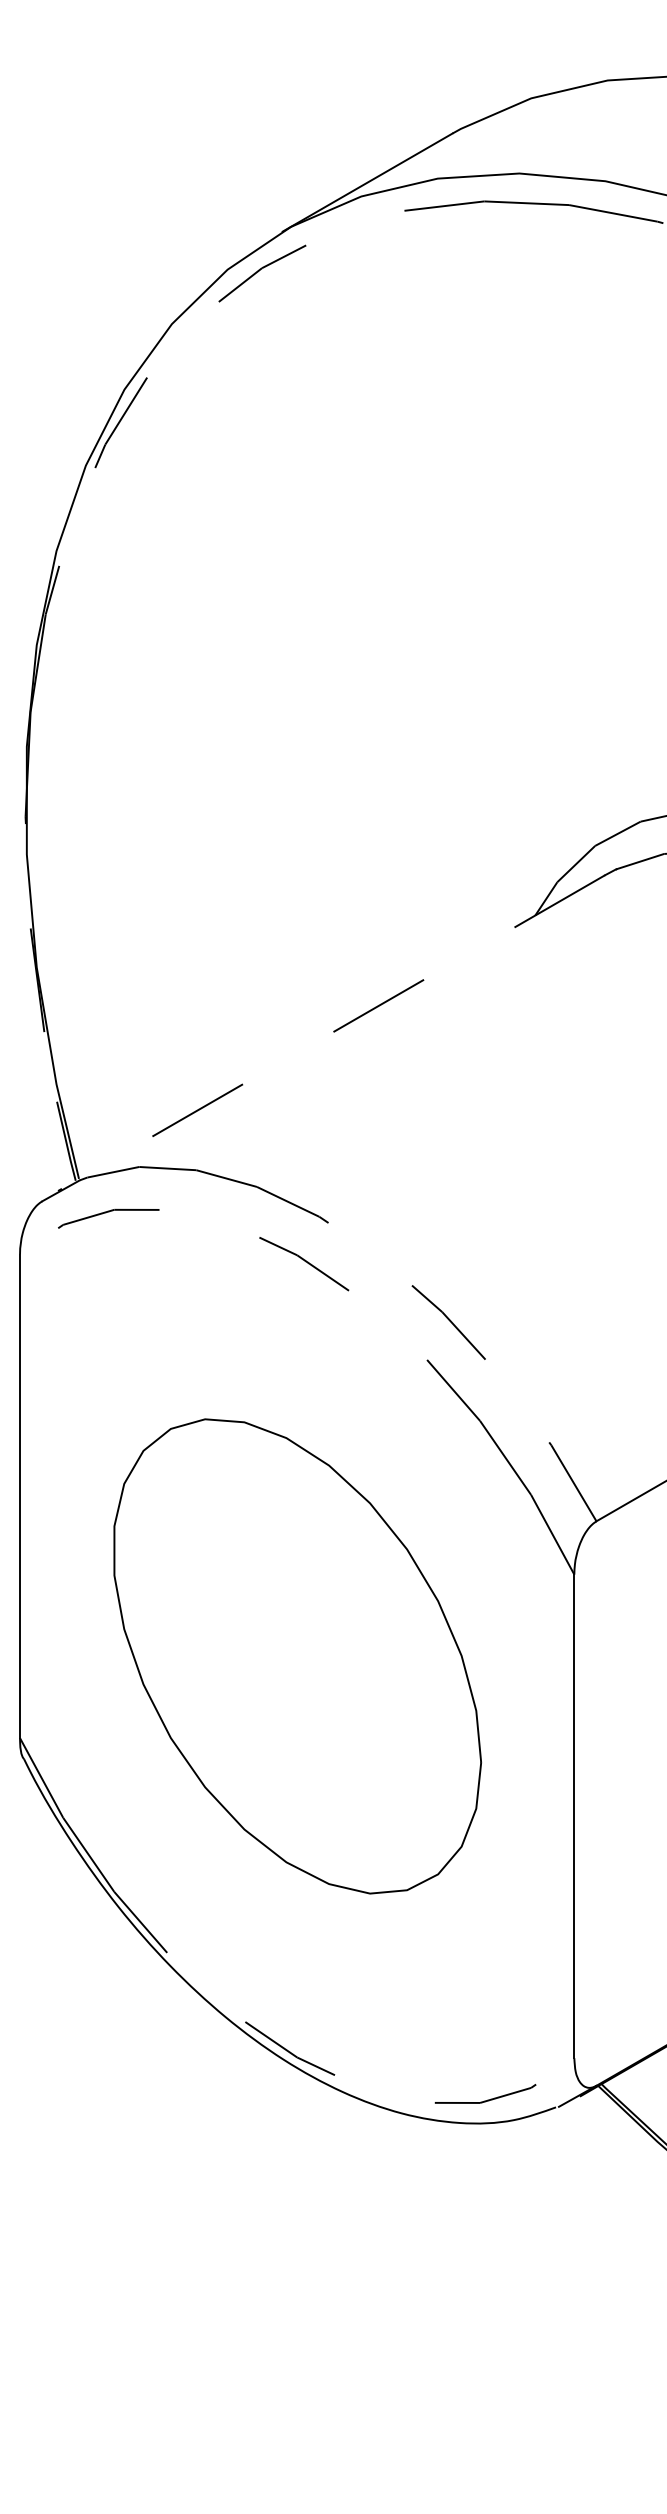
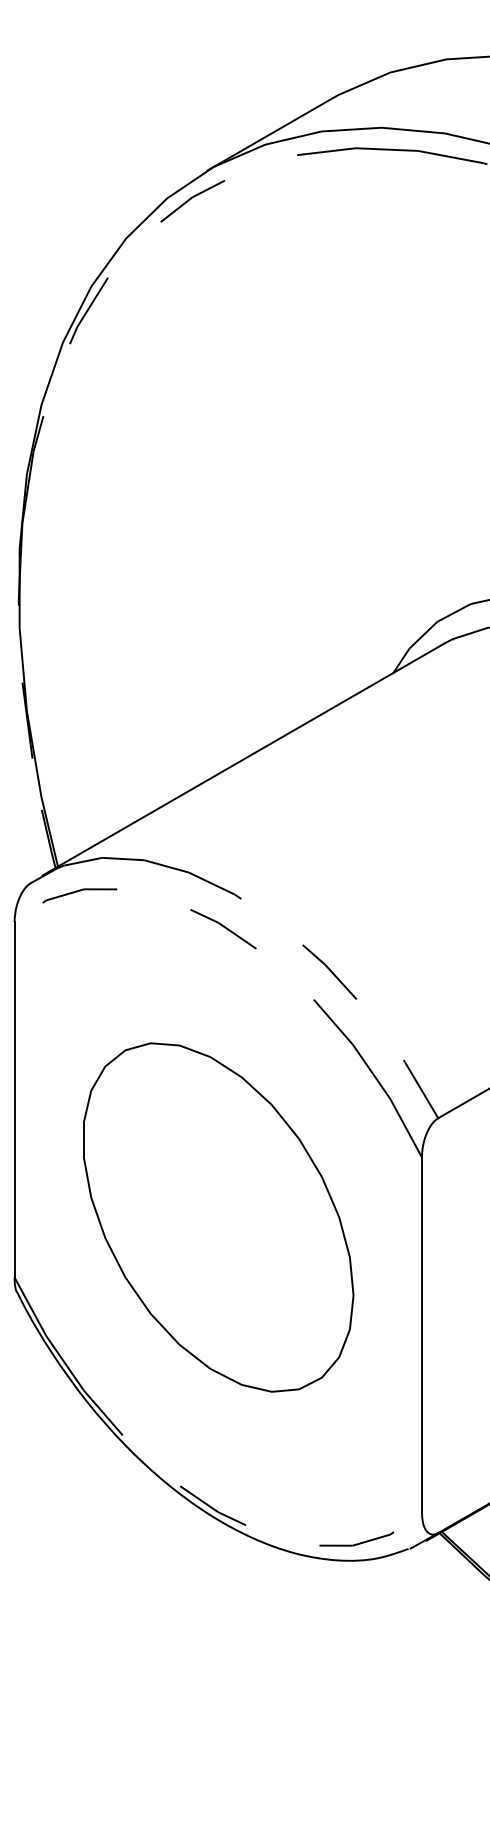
line: (331, 1033) -> (243, 759), dashed -> solid

